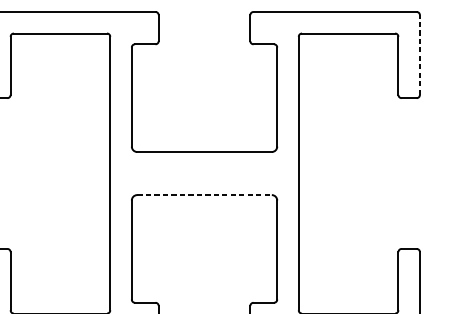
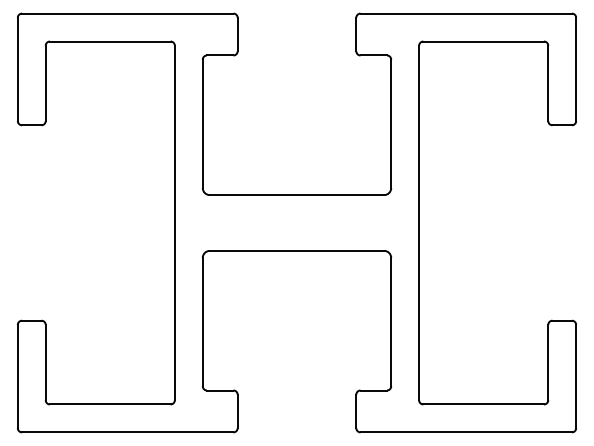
line: (420, 55) -> (576, 69), dashed -> solid
line: (204, 194) -> (297, 250), dashed -> solid

